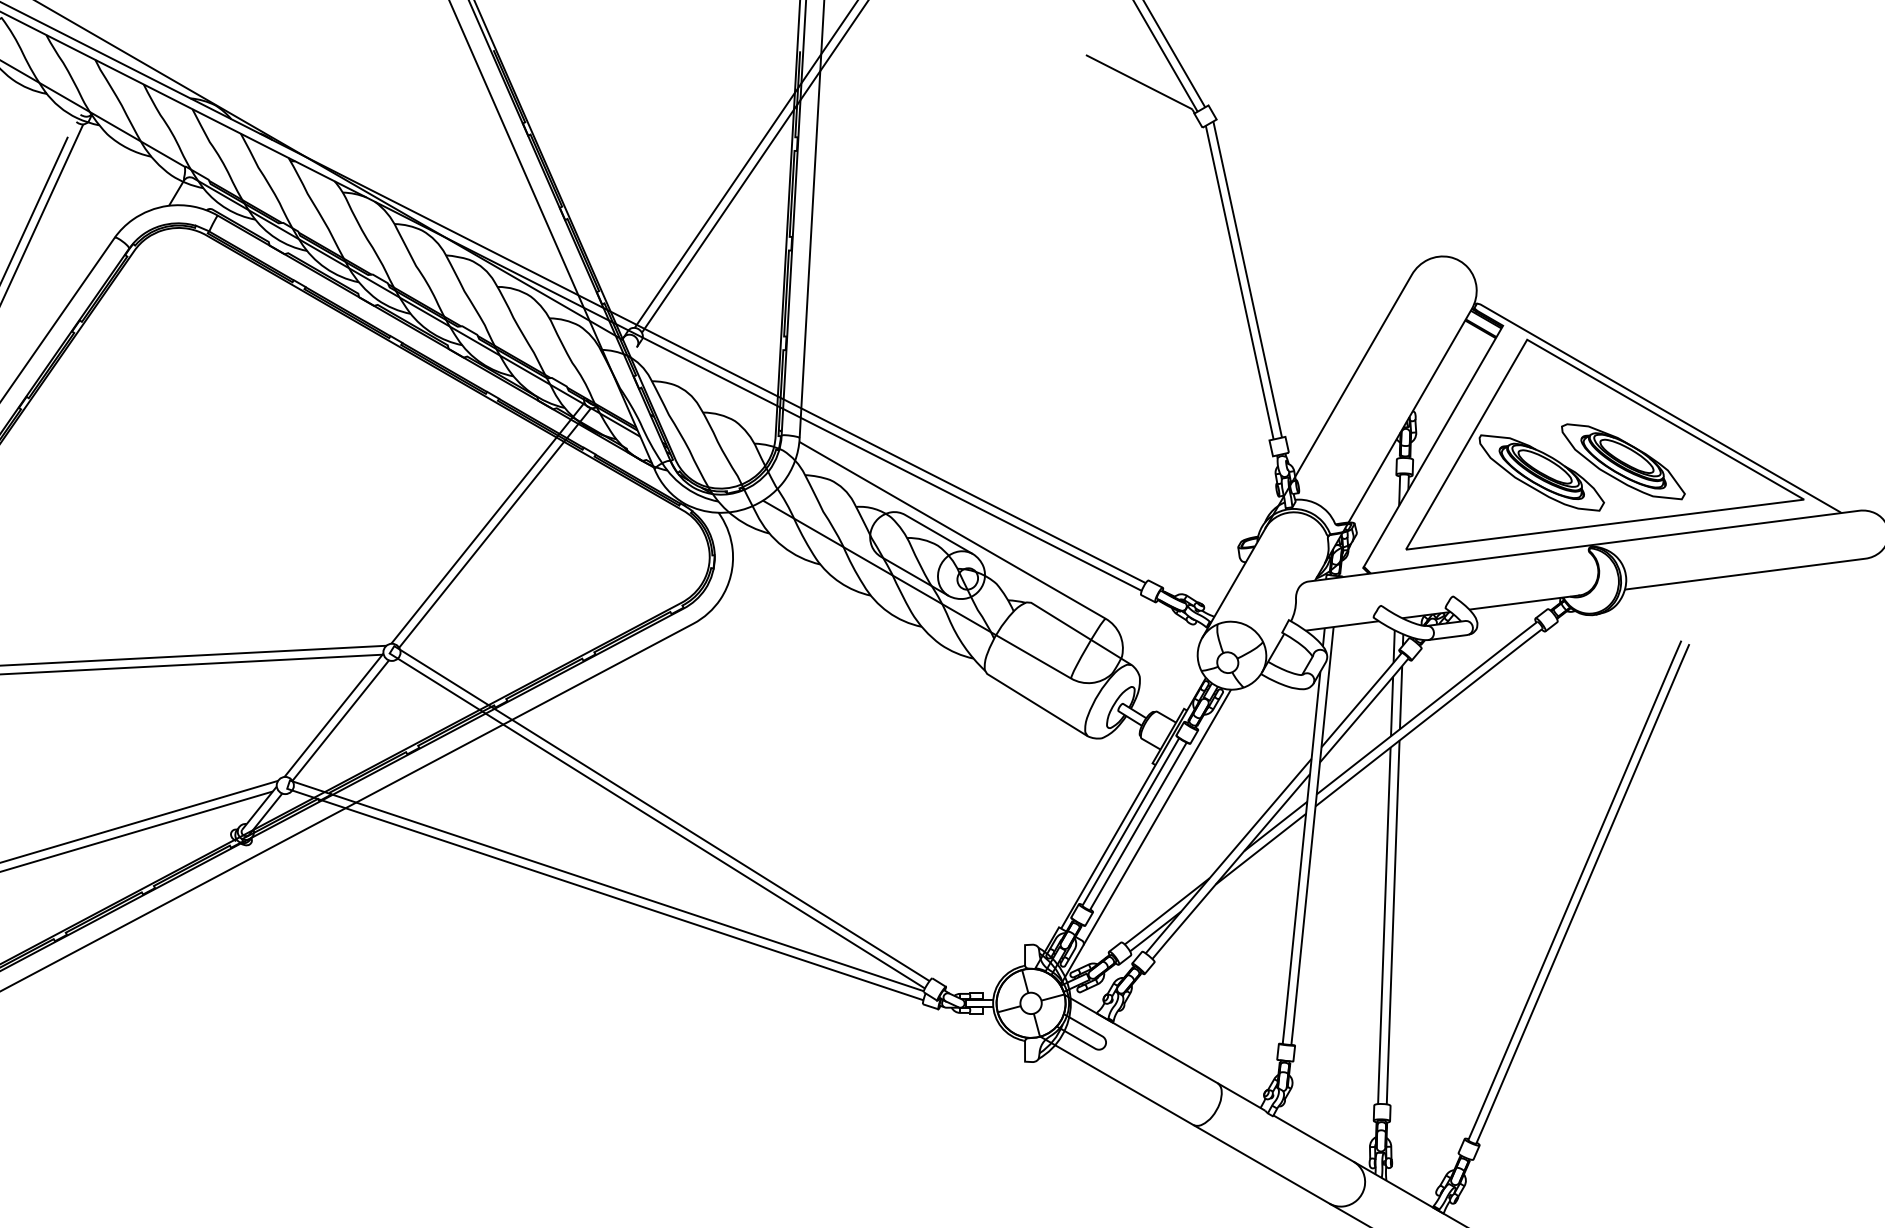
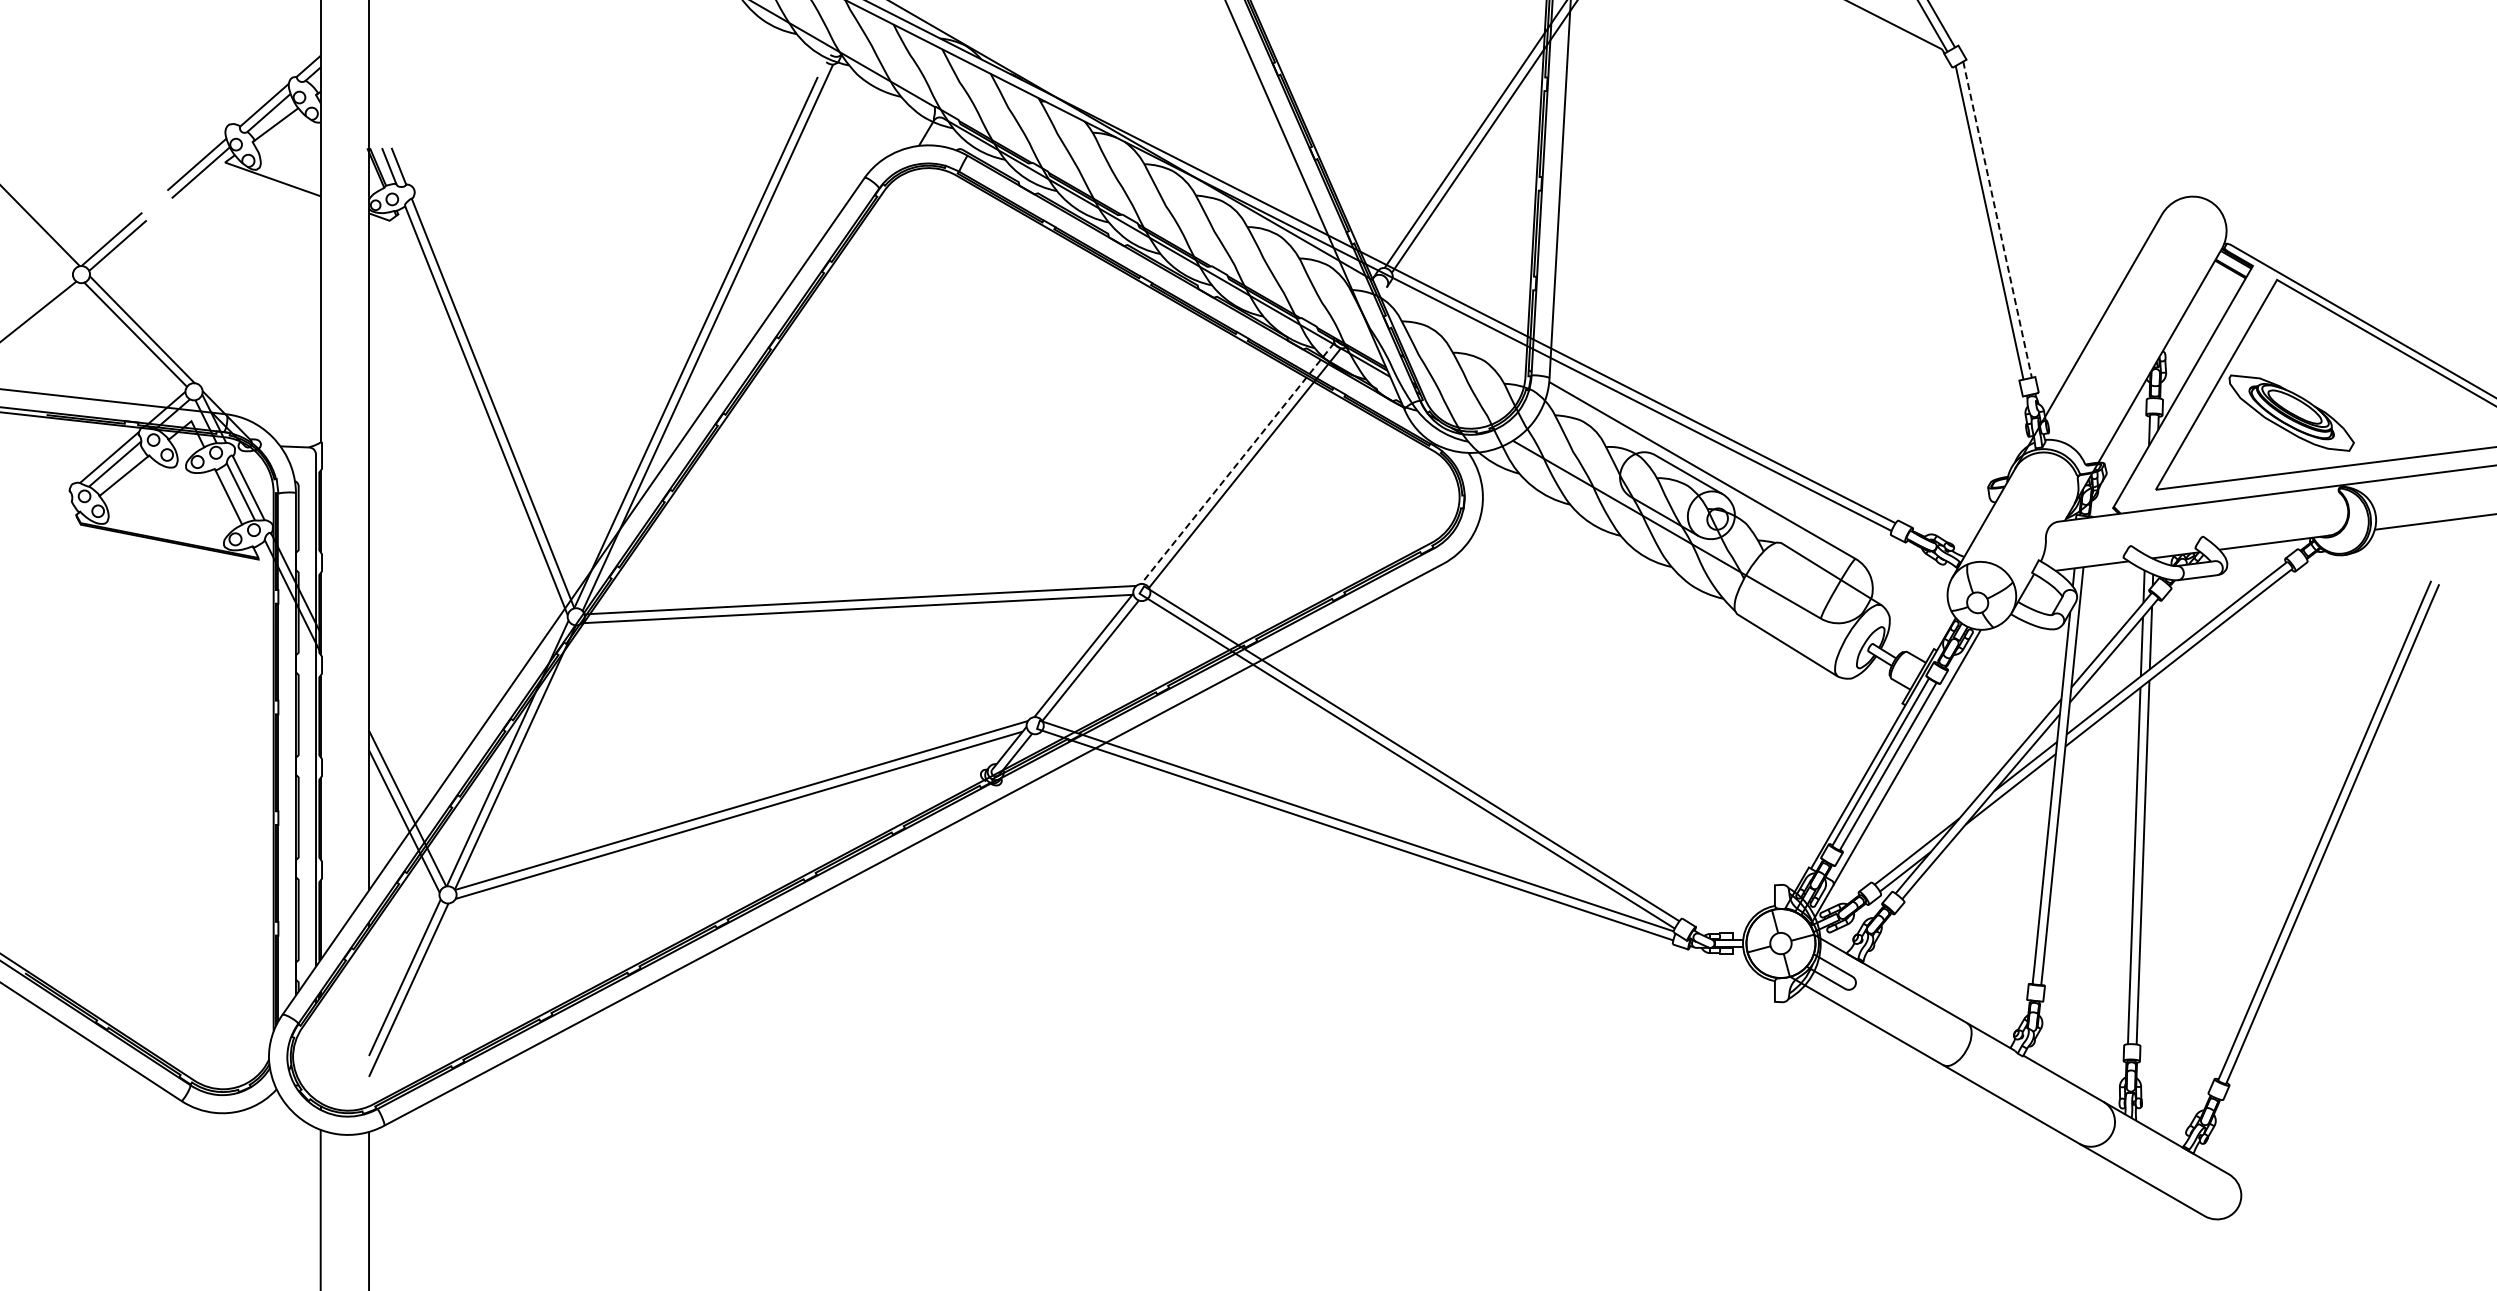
line: (1247, 279) -> (1997, 219), solid -> dashed
part: (1622, 461) -> (2372, 401), removed
line: (487, 523) -> (1237, 463), solid -> dashed

